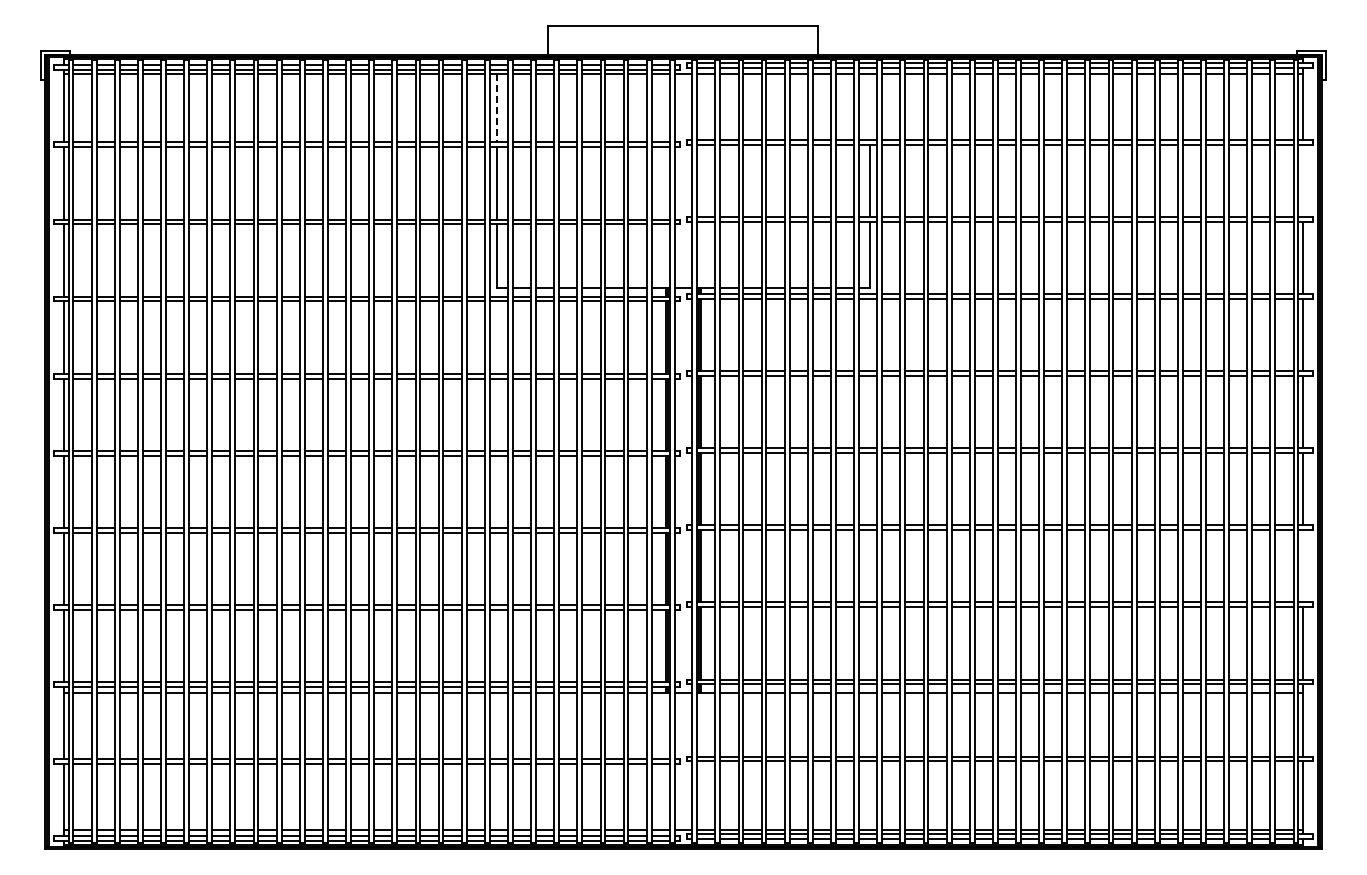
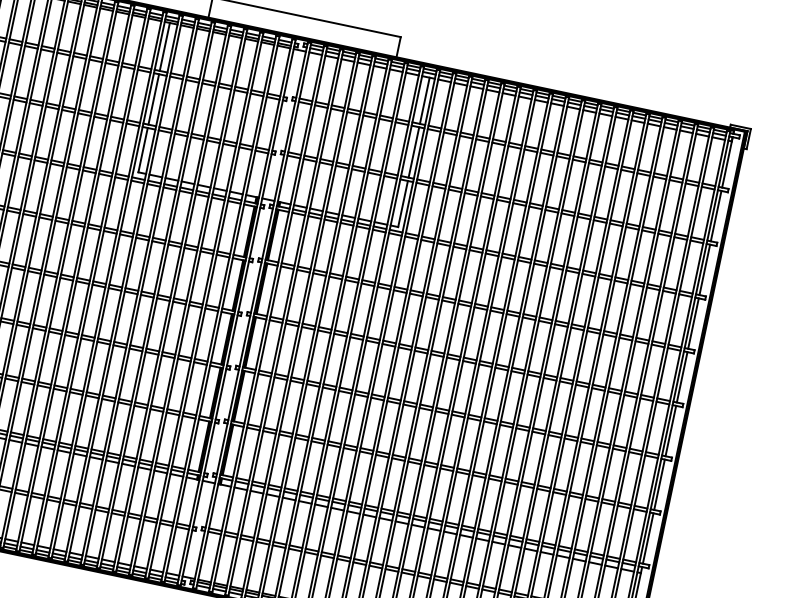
line: (869, 106) -> (424, 100), added
line: (497, 108) -> (165, 47), dashed -> solid
line: (1303, 180) -> (716, 215), added
line: (1303, 566) -> (659, 484), added

